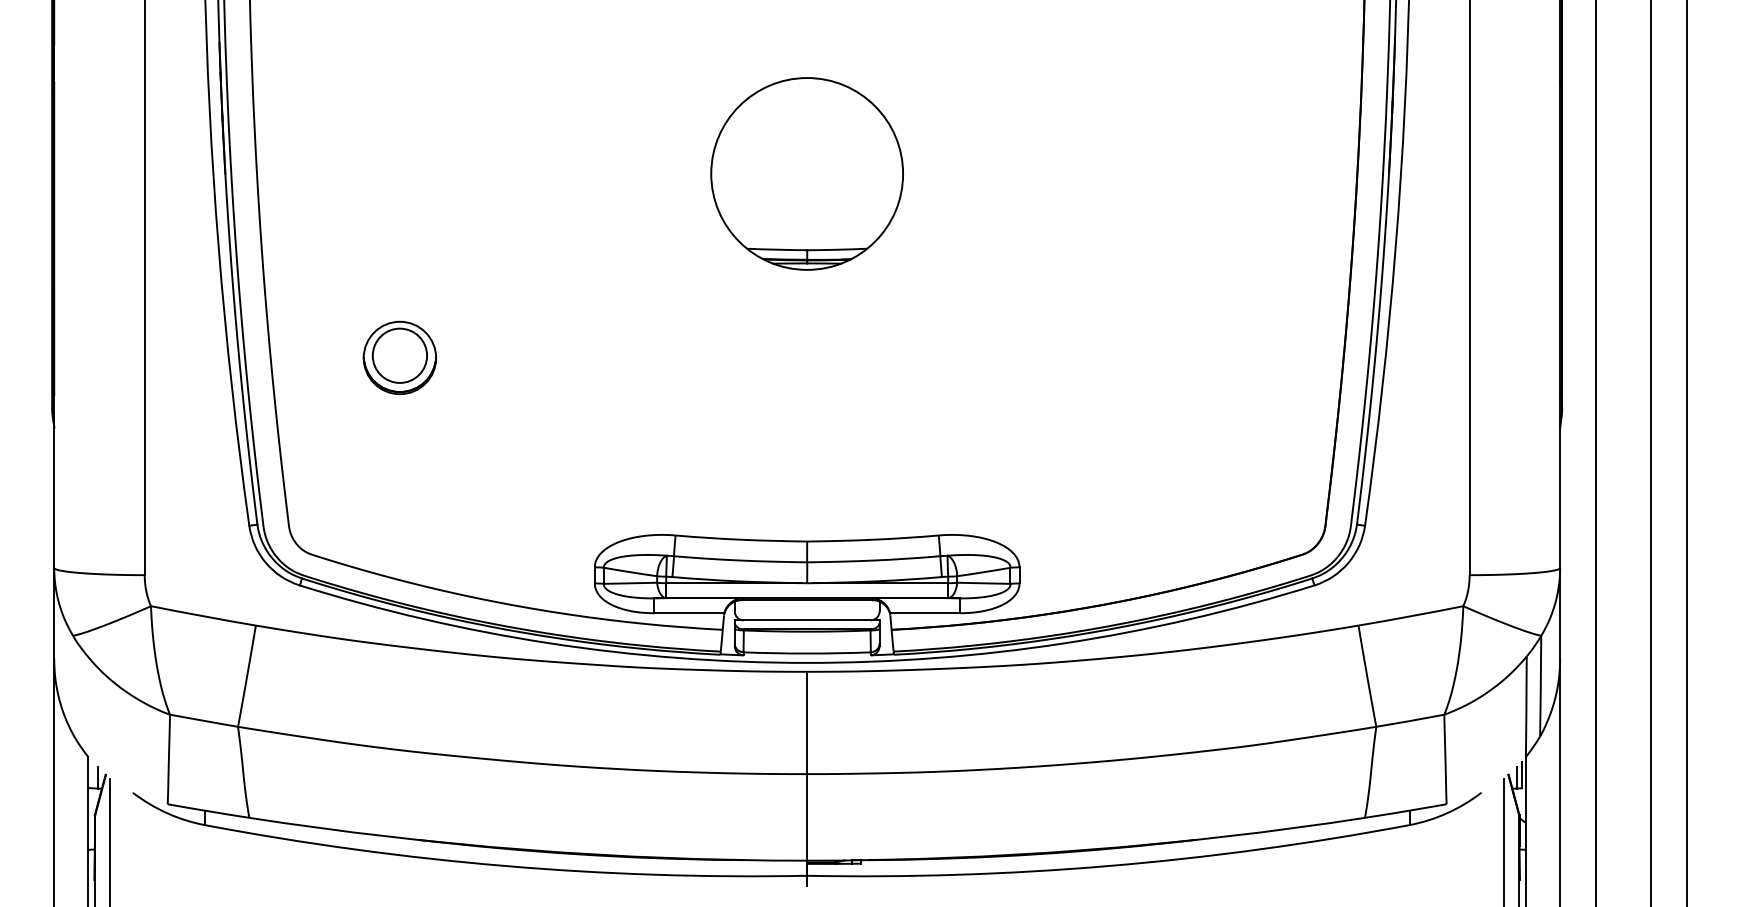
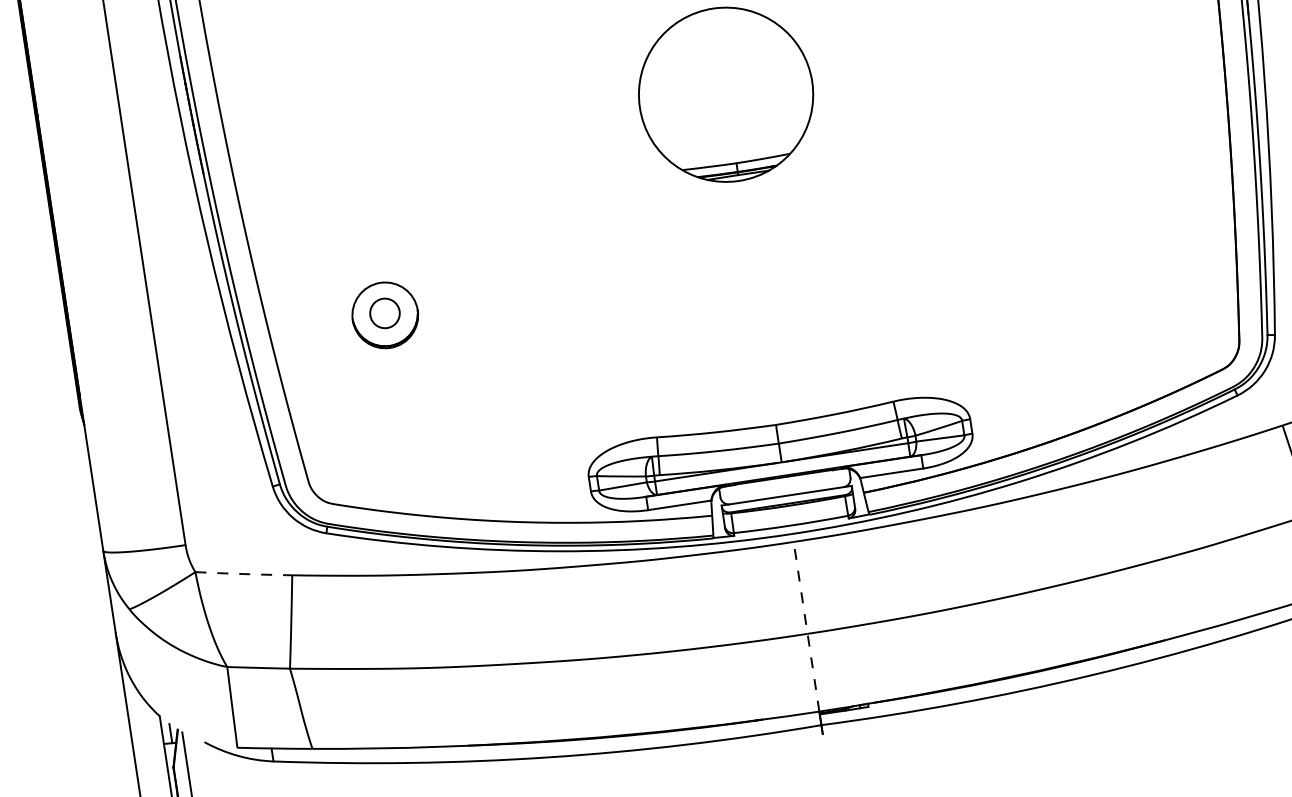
circle: (399, 355) -> (384, 313), size x0.6
arc: (203, 616) -> (243, 574), solid -> dashed
line: (807, 765) -> (806, 626), solid -> dashed

